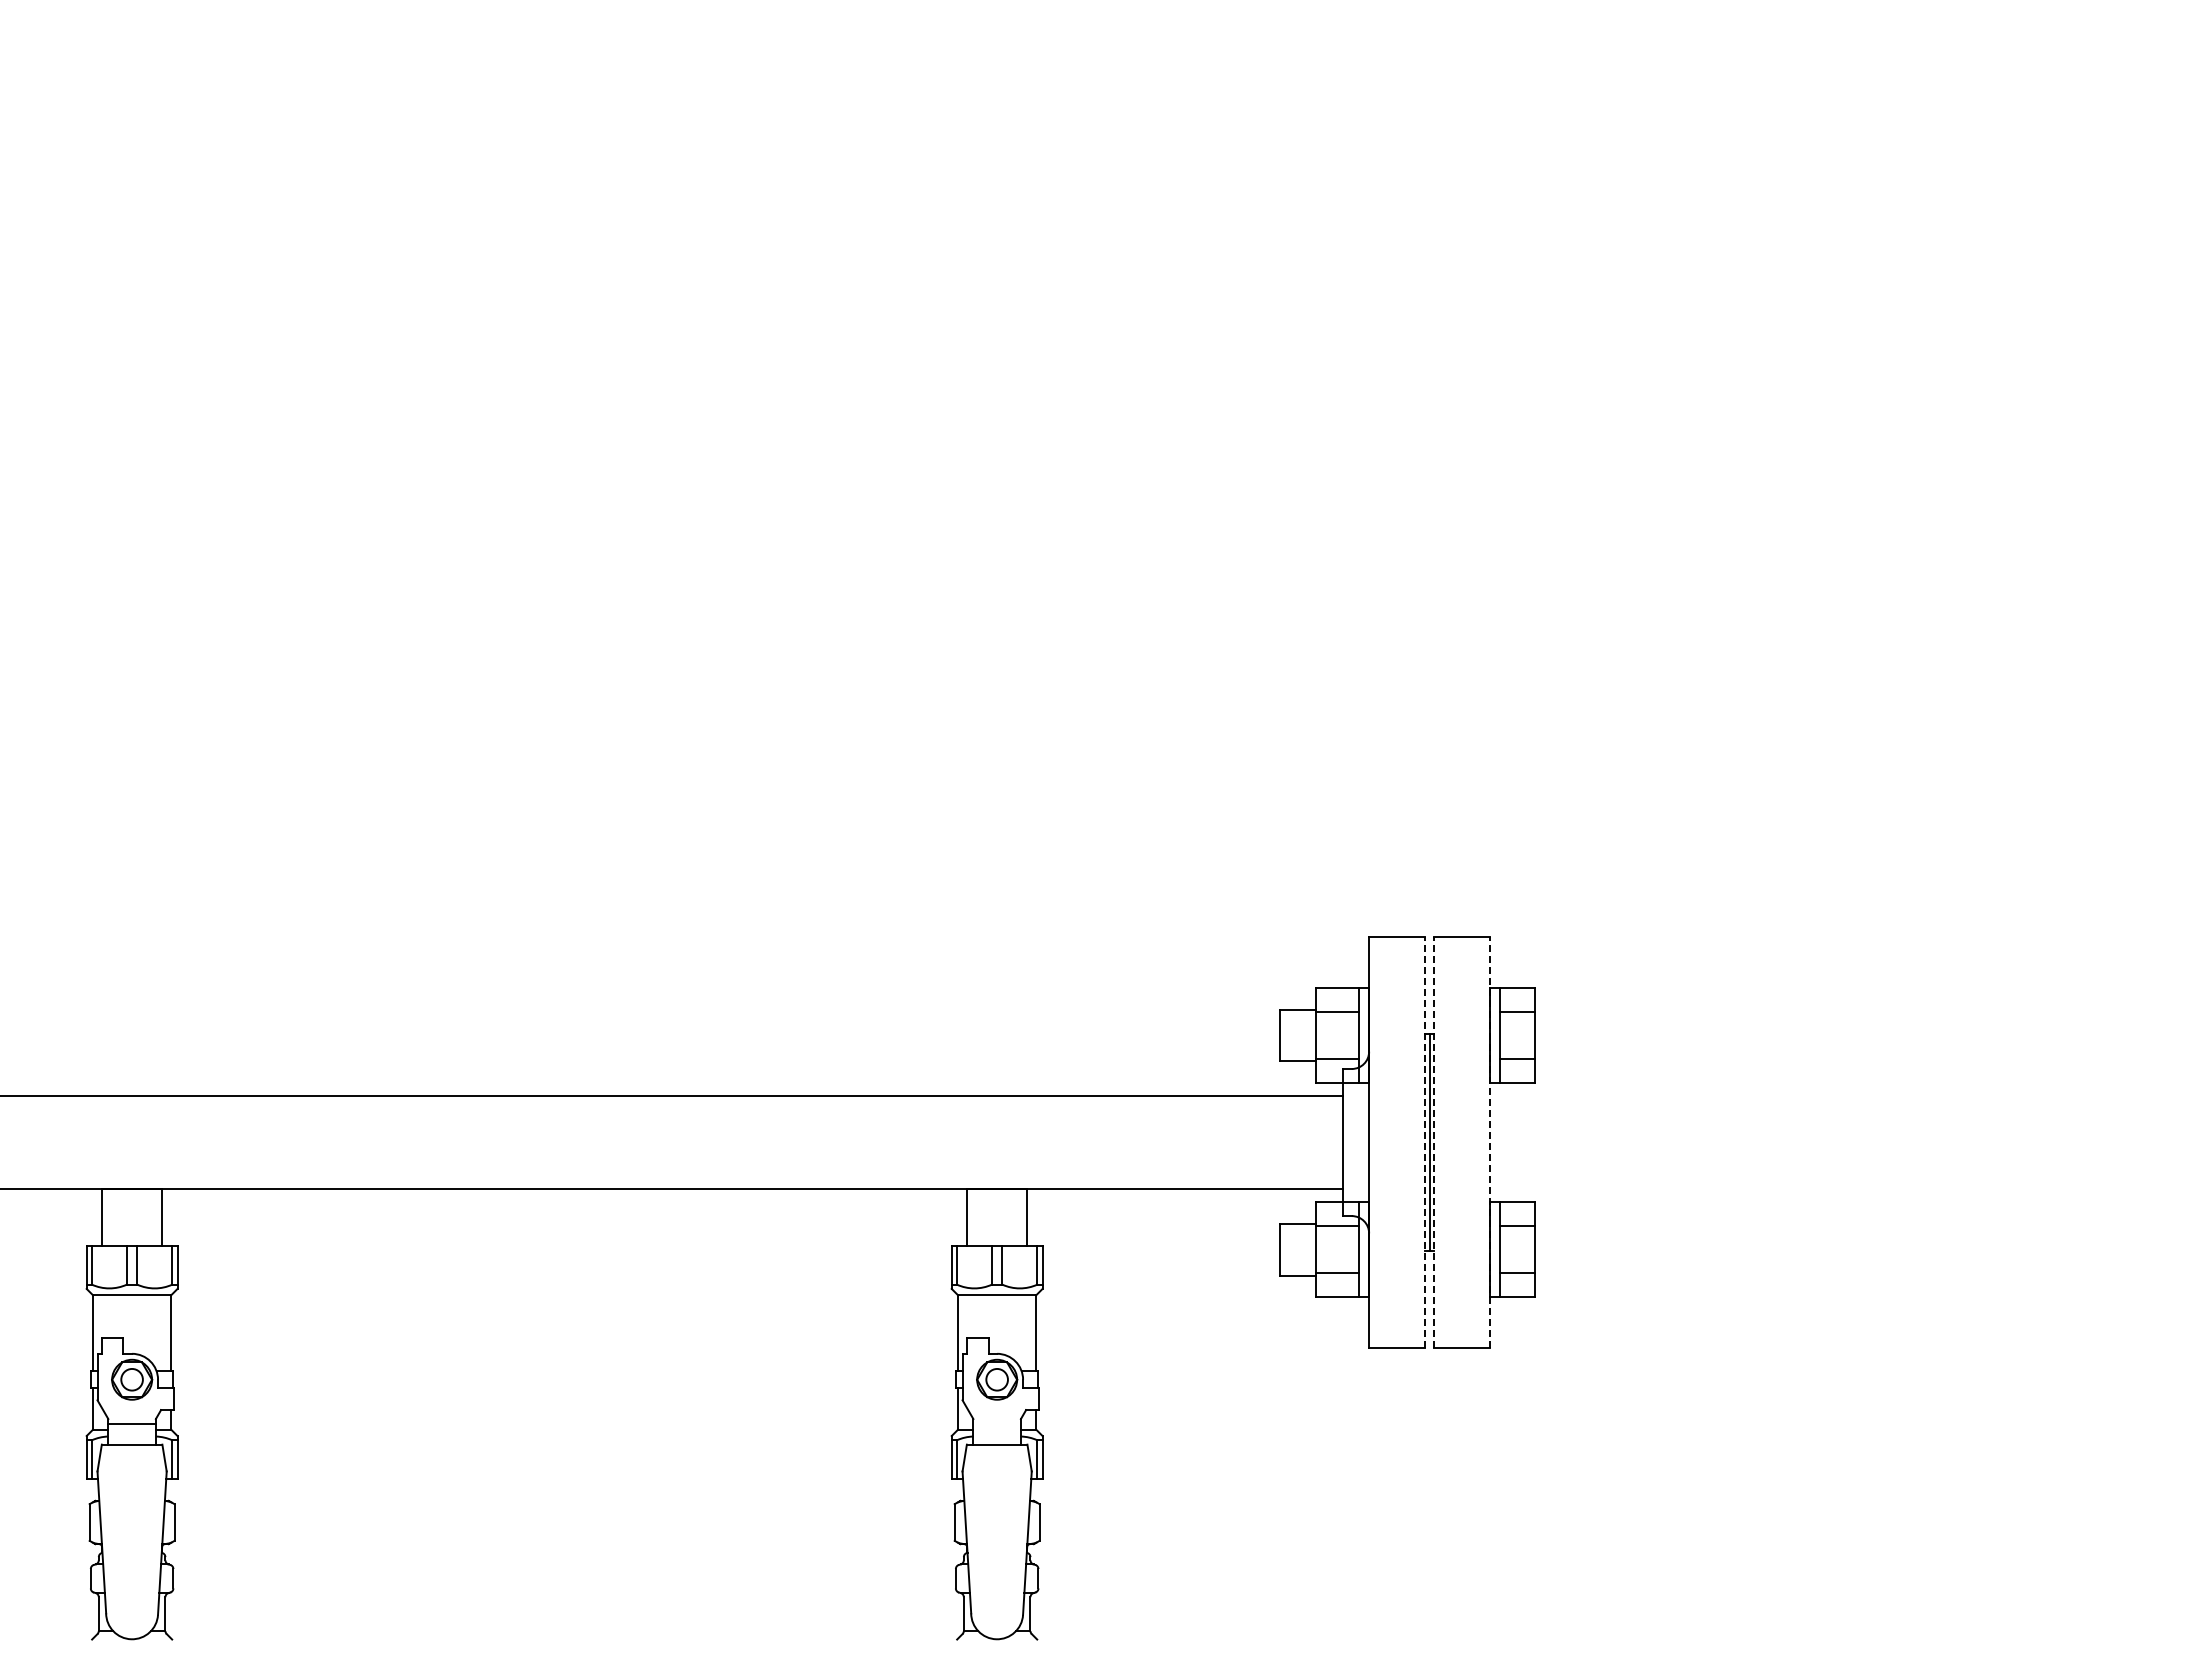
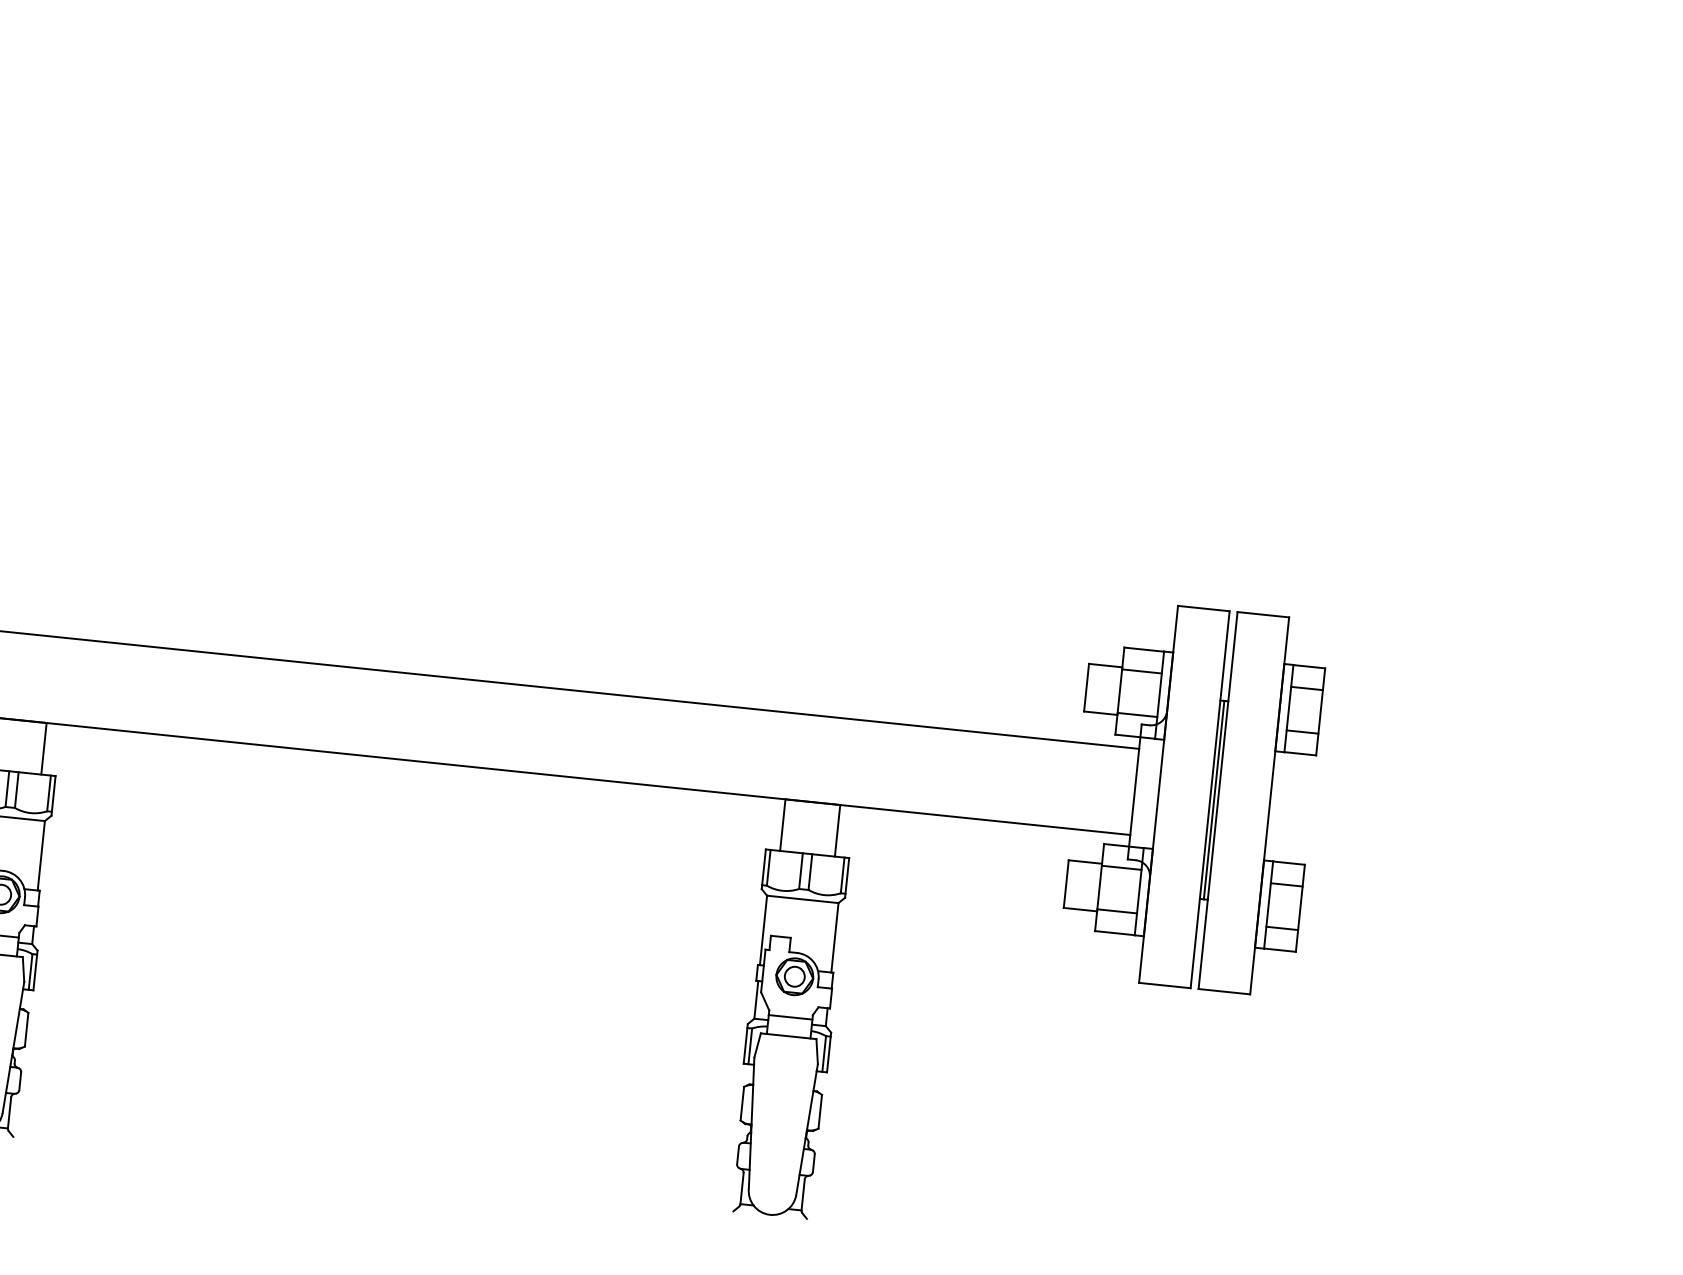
line: (1425, 1142) -> (1210, 799), dashed -> solid
line: (1434, 1142) -> (1218, 800), dashed -> solid
line: (1490, 1142) -> (1269, 805), dashed -> solid
line: (996, 1423) -> (790, 1016), added

